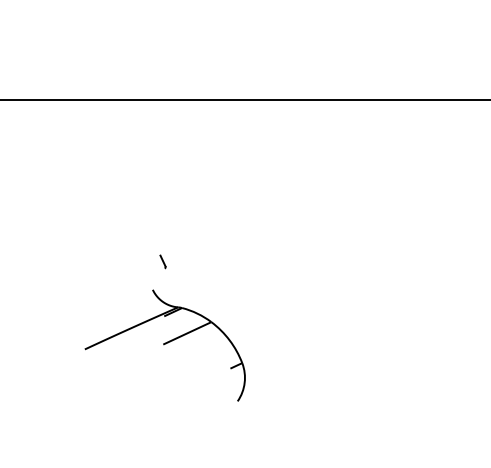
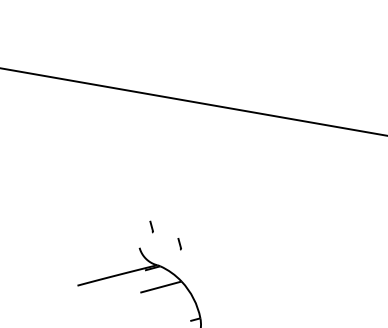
line: (200, 276) -> (179, 243), added

